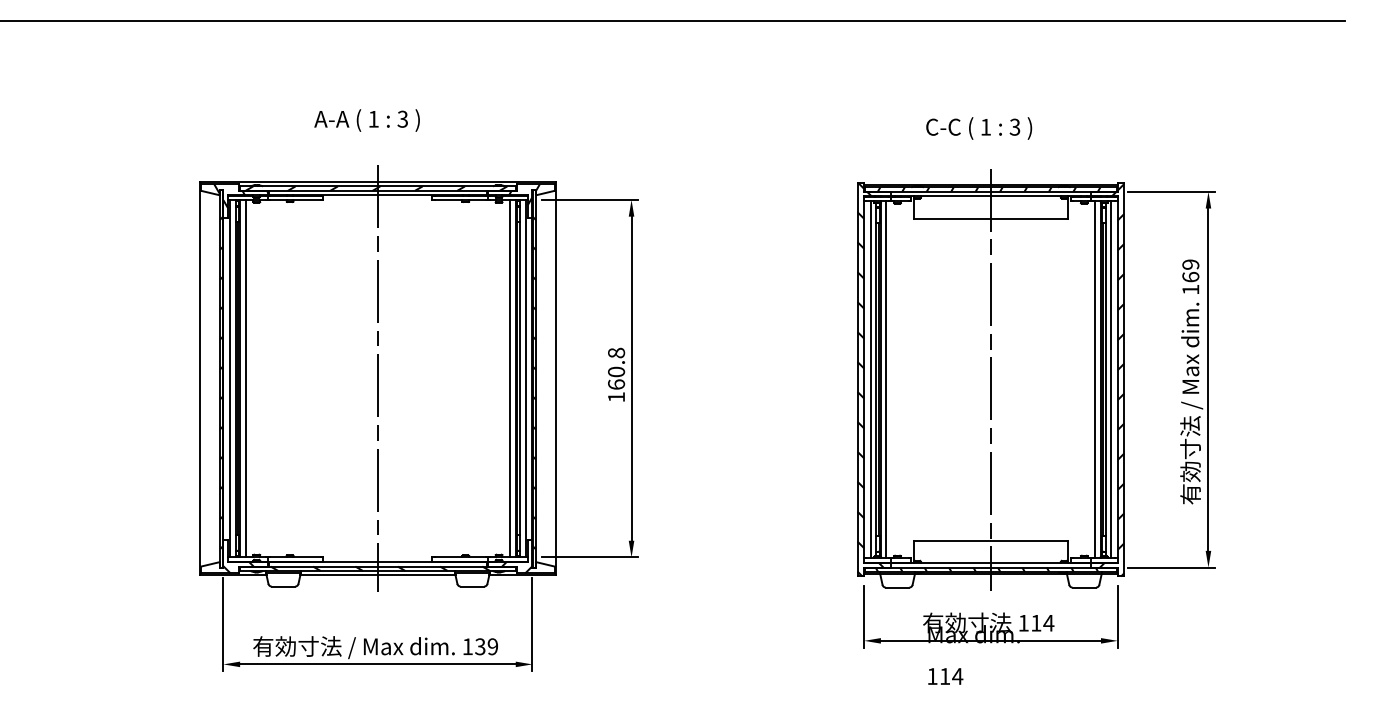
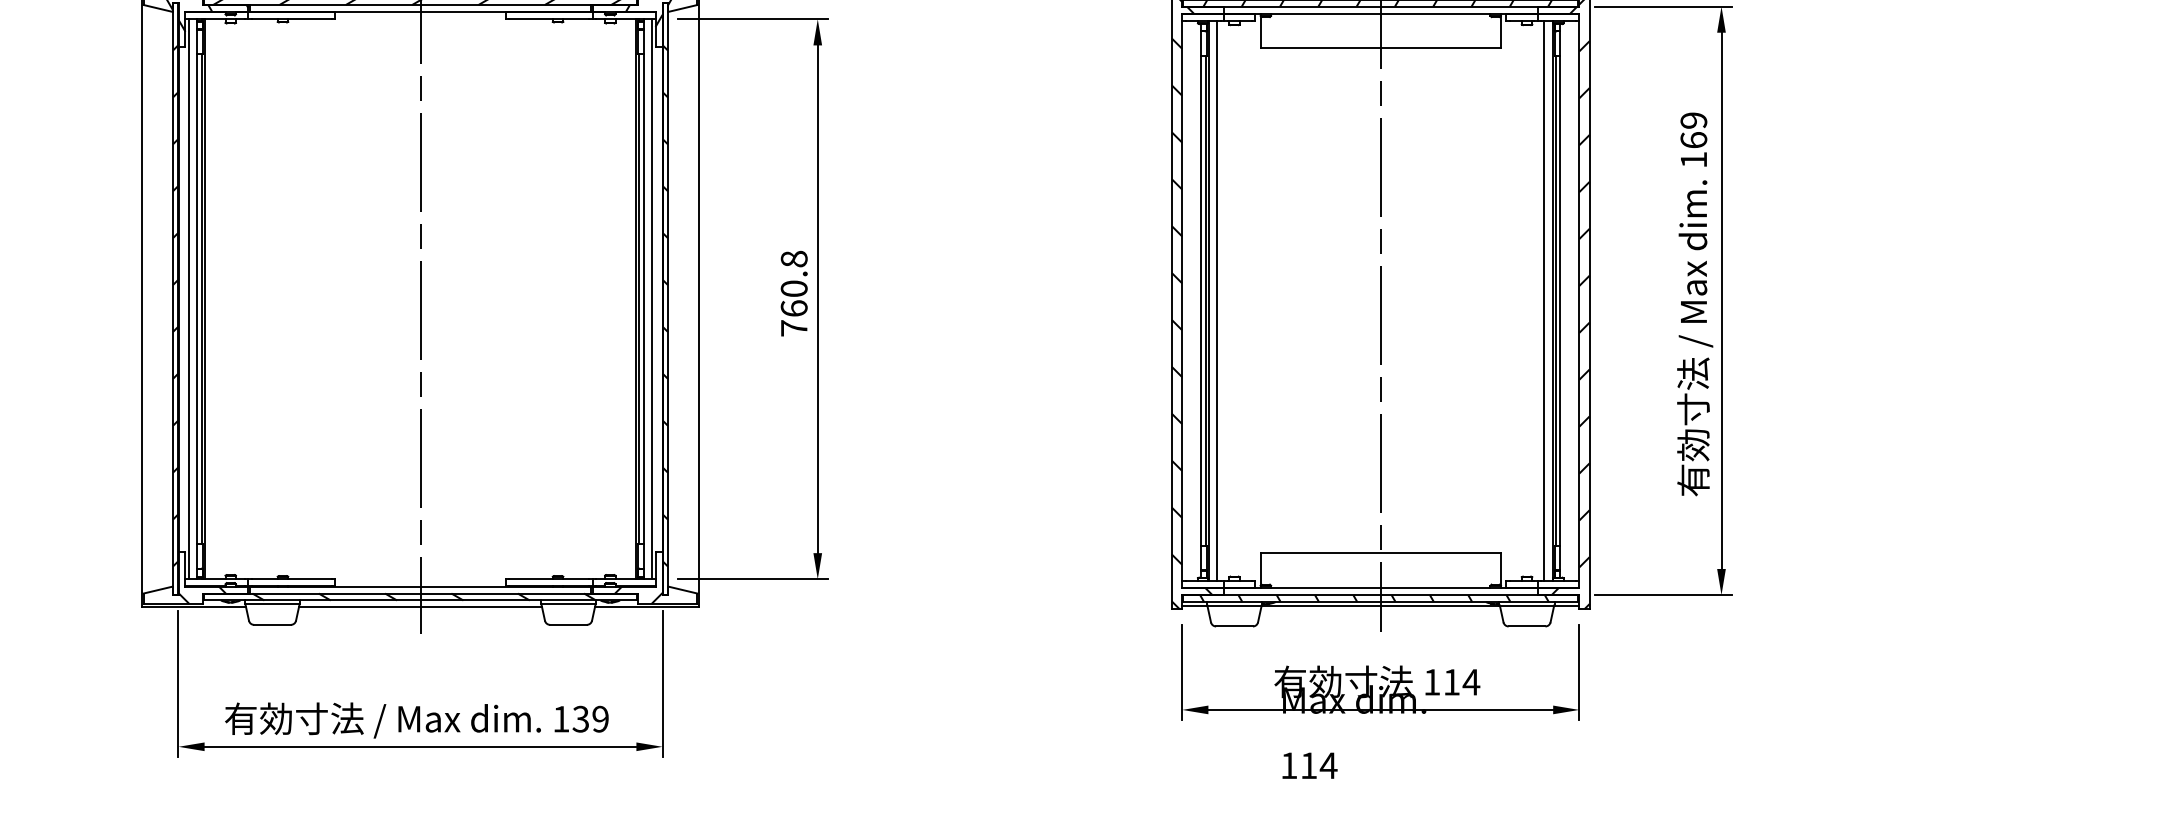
line: (245, 378) -> (213, 298), removed
line: (510, 378) -> (628, 298), removed
line: (870, 379) -> (1192, 300), removed
line: (1110, 379) -> (1568, 300), removed
text: (616, 397) -> (794, 328), 160.8 -> 760.8

